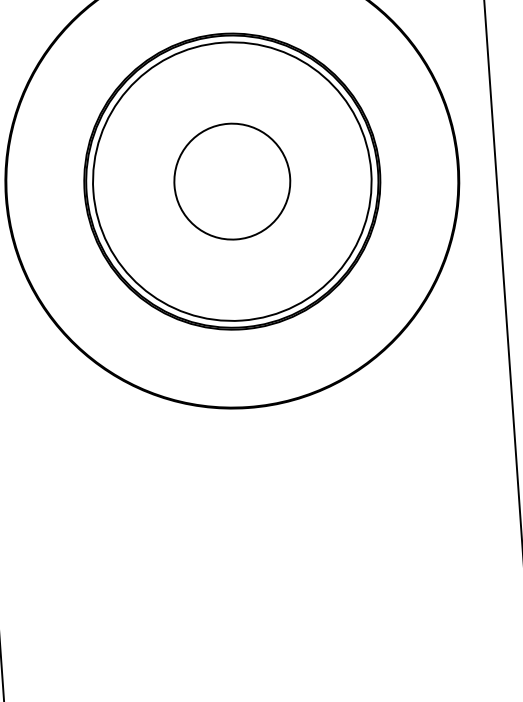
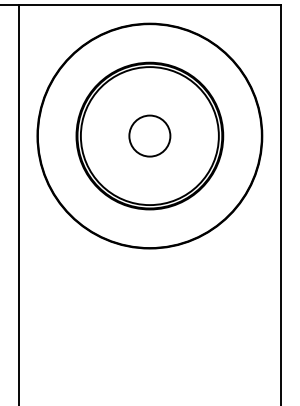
circle: (231, 180) -> (149, 135), size x0.71

